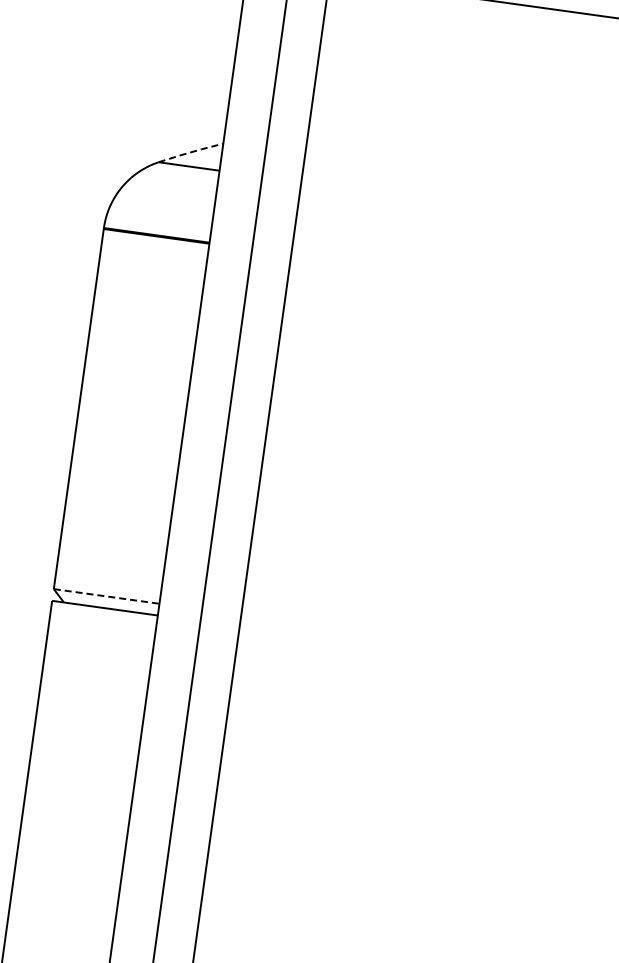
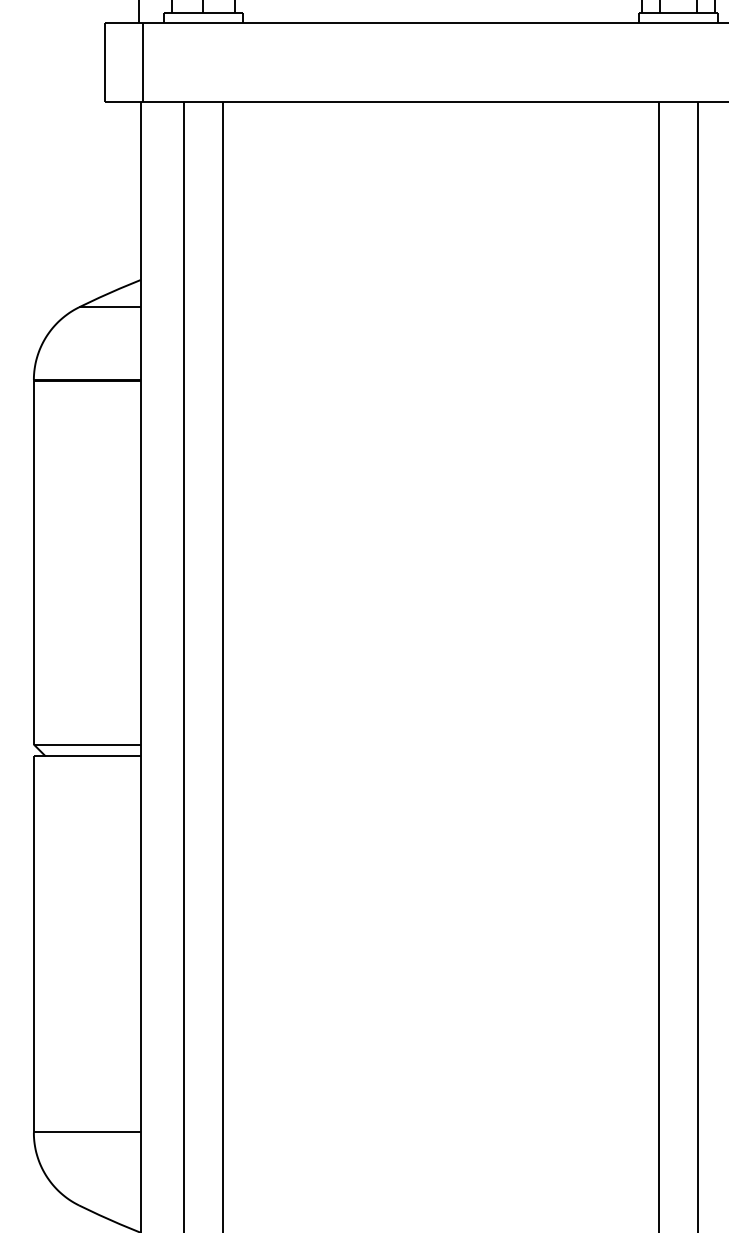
line: (191, 151) -> (110, 292), dashed -> solid
line: (106, 596) -> (87, 744), dashed -> solid

